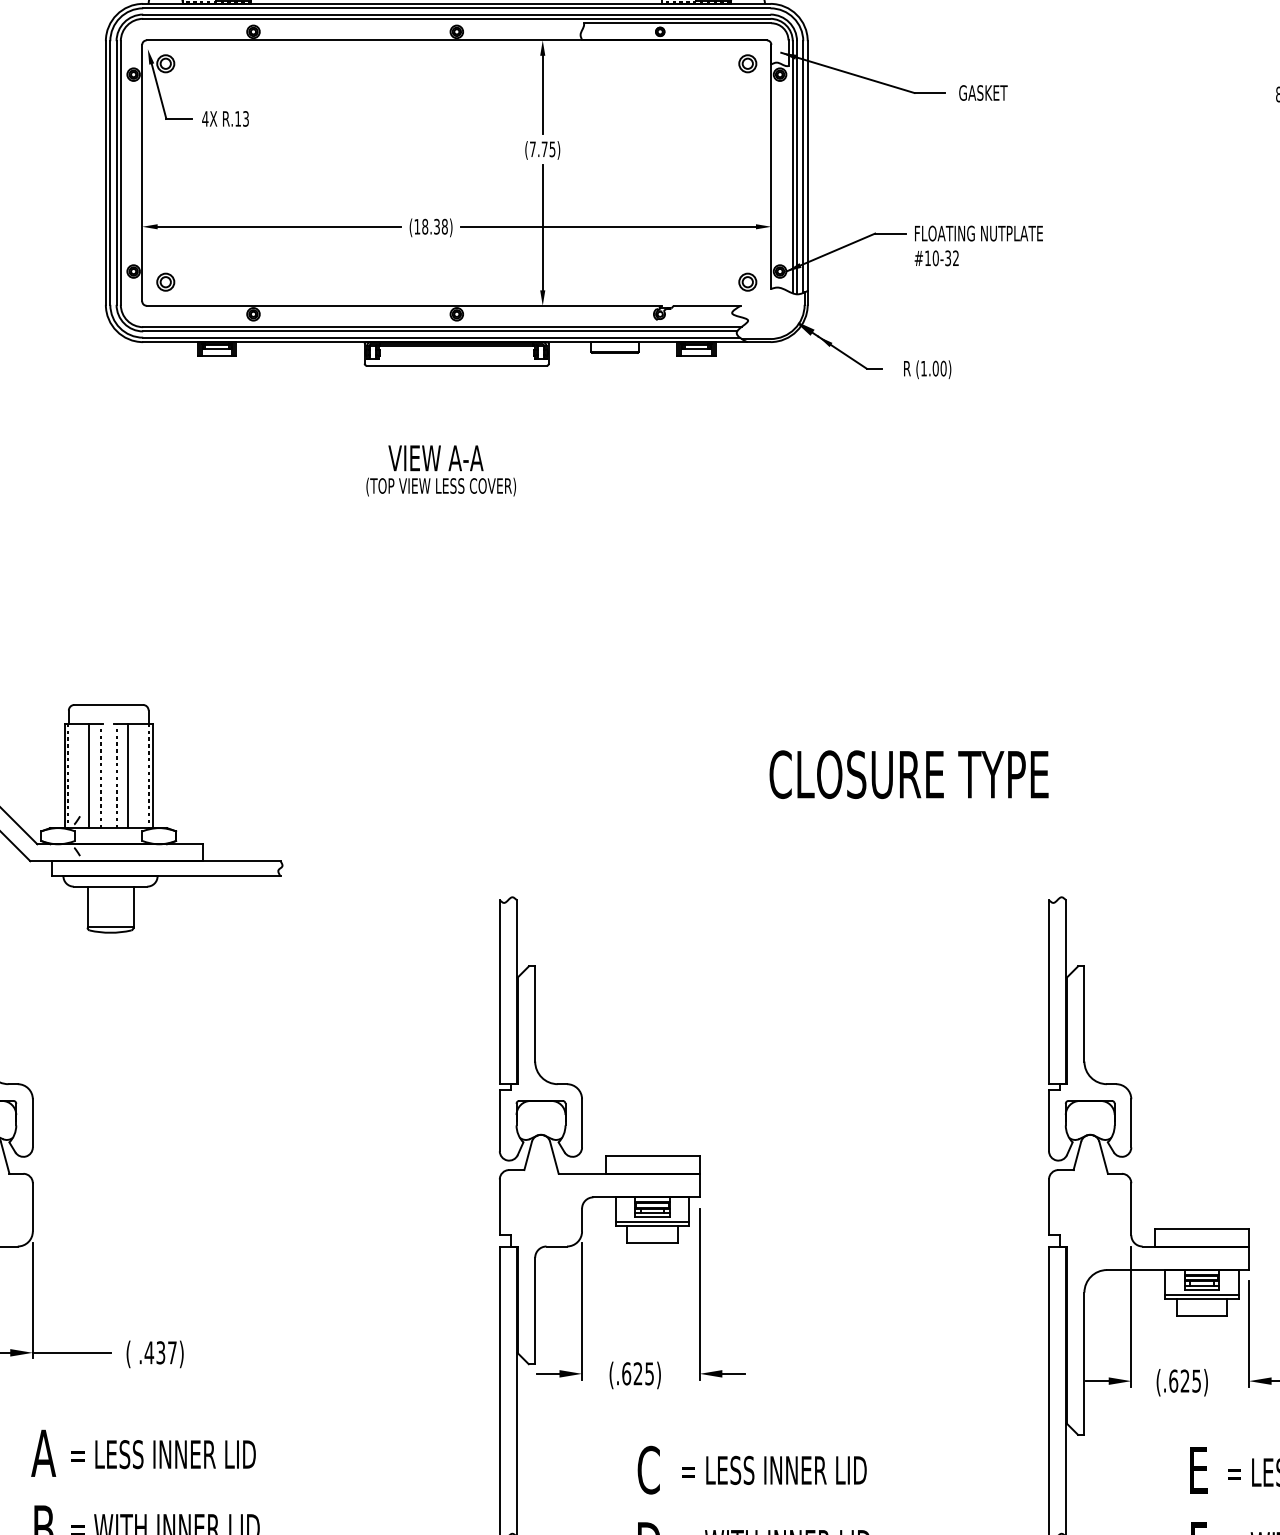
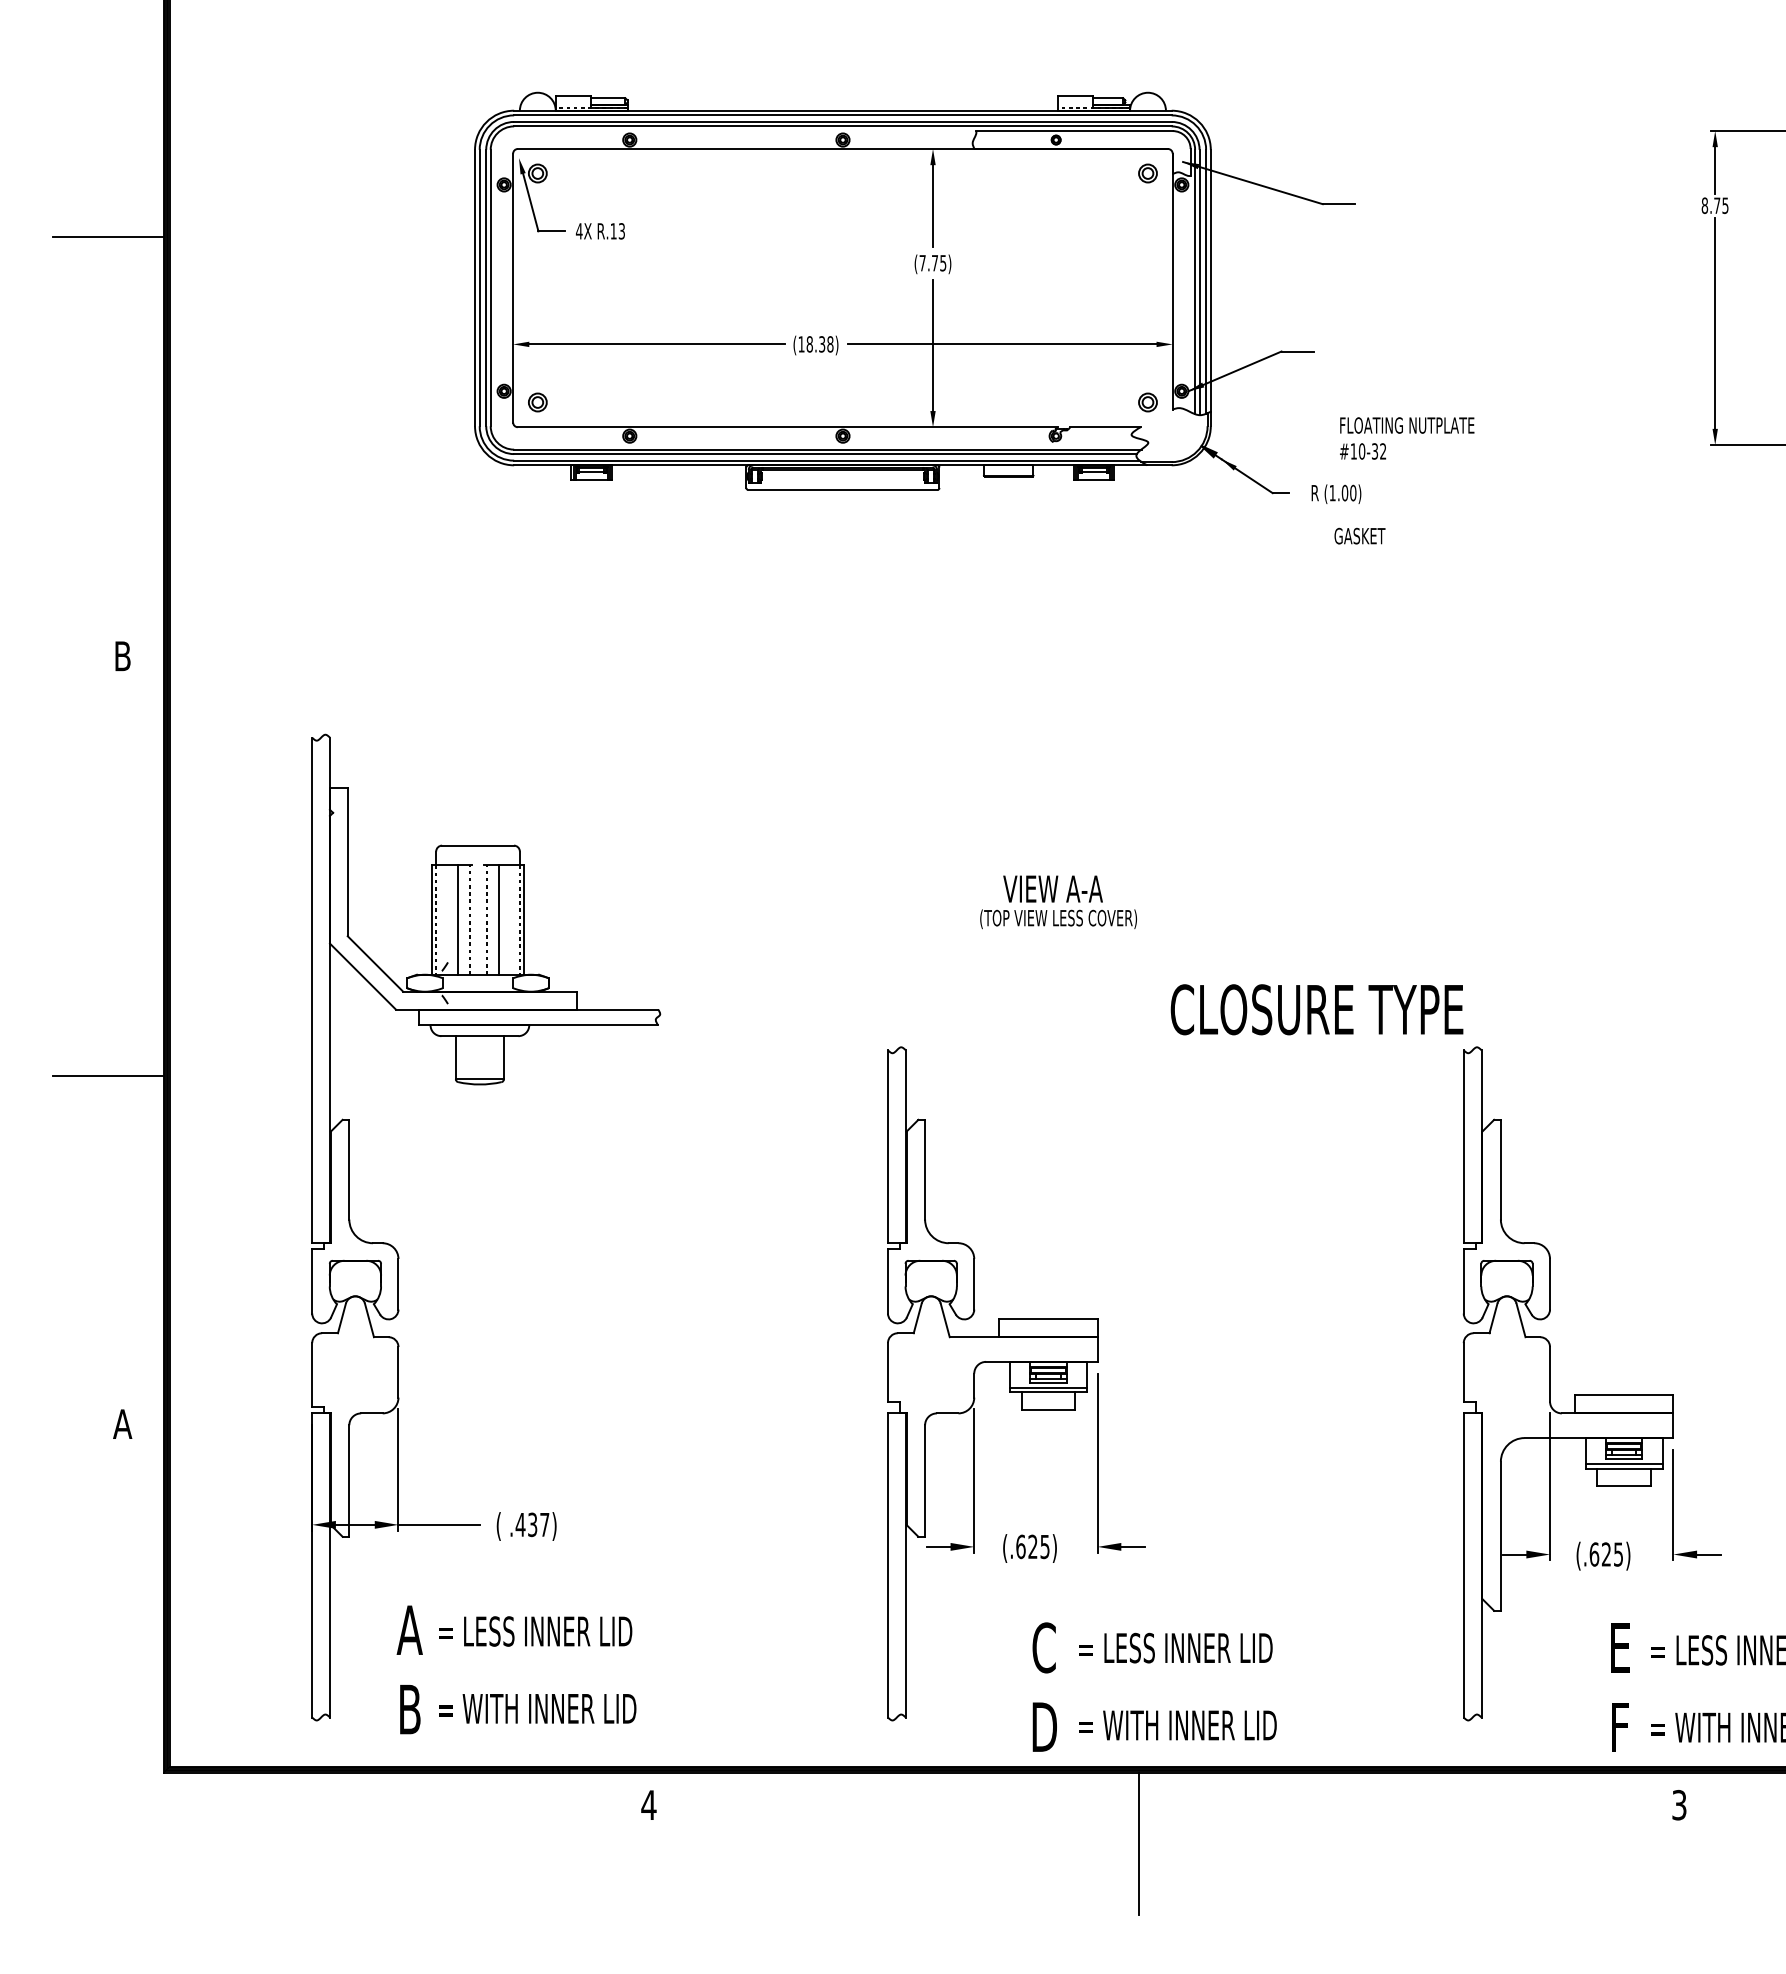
text: (982, 92) -> (1359, 535), moved
text: (979, 245) -> (1407, 438), moved
text: (441, 471) -> (1058, 902), moved
text: (908, 774) -> (1316, 1009), moved

